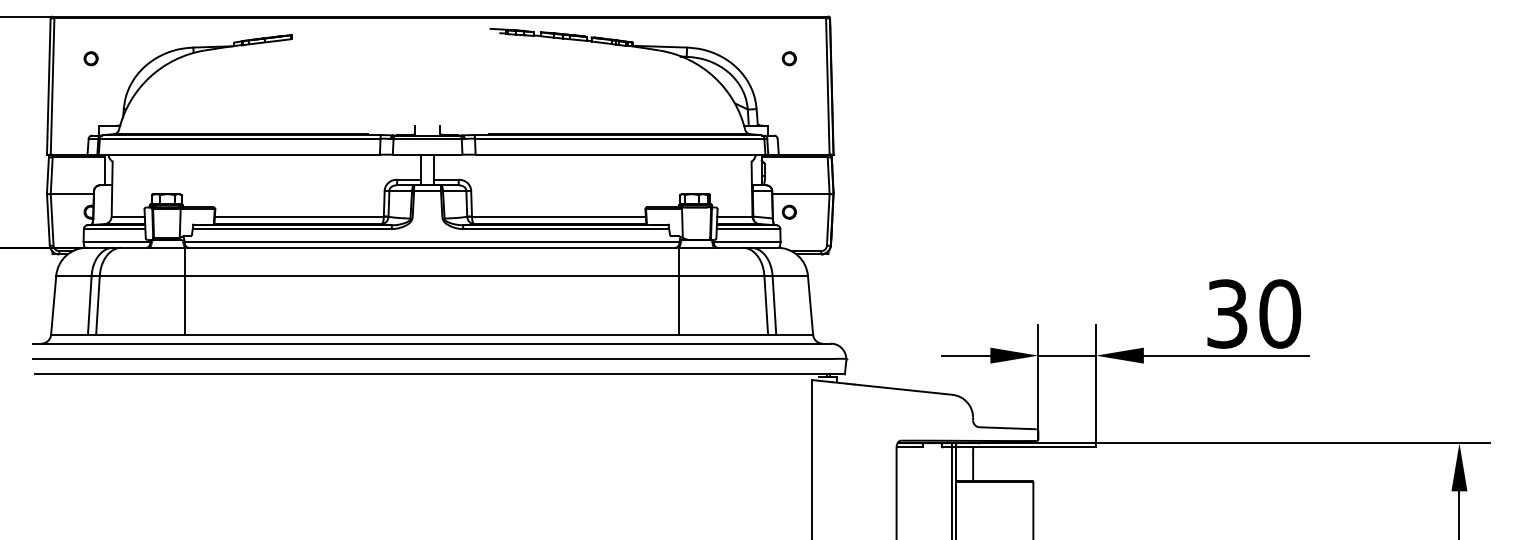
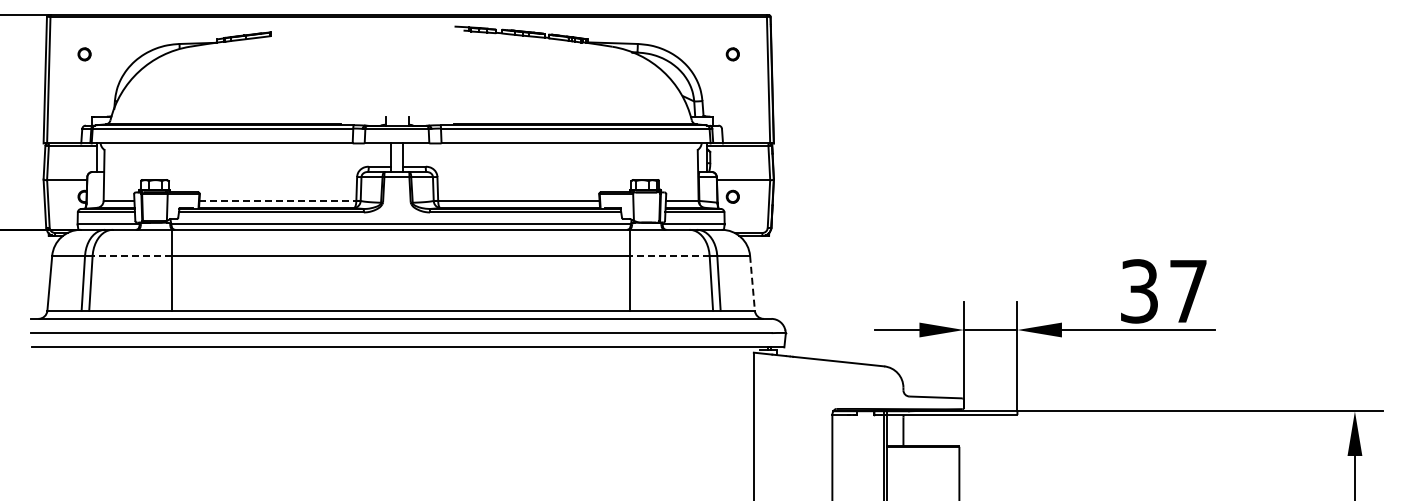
line: (300, 216) -> (278, 200), solid -> dashed
line: (142, 275) -> (132, 255), solid -> dashed
line: (722, 275) -> (670, 255), solid -> dashed
line: (810, 305) -> (752, 283), solid -> dashed
text: (1280, 314) -> (1188, 291), 30 -> 37

